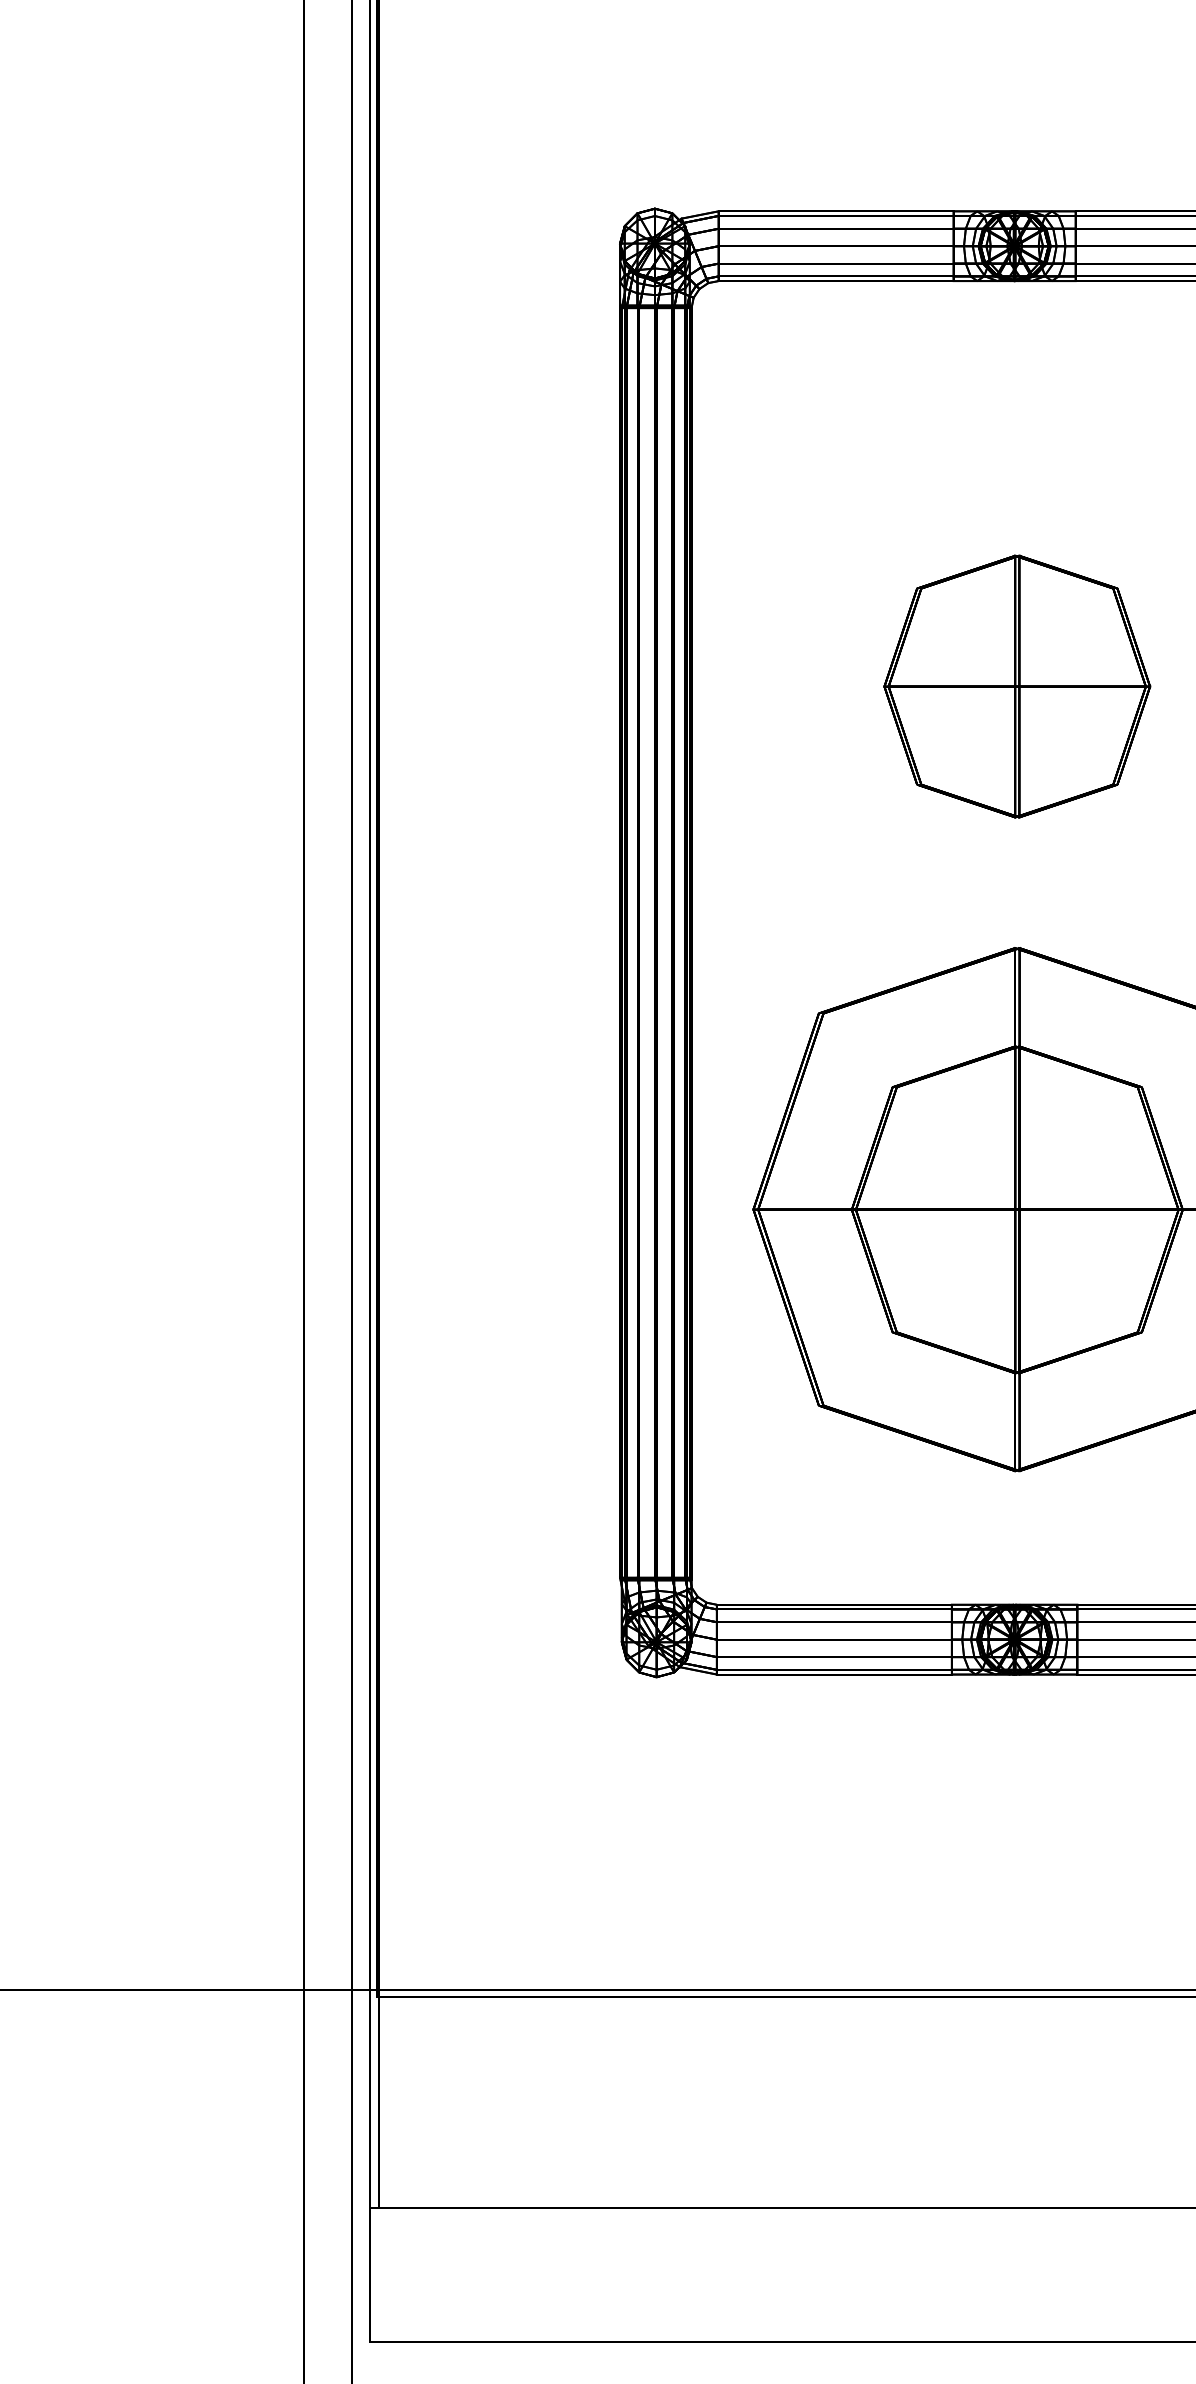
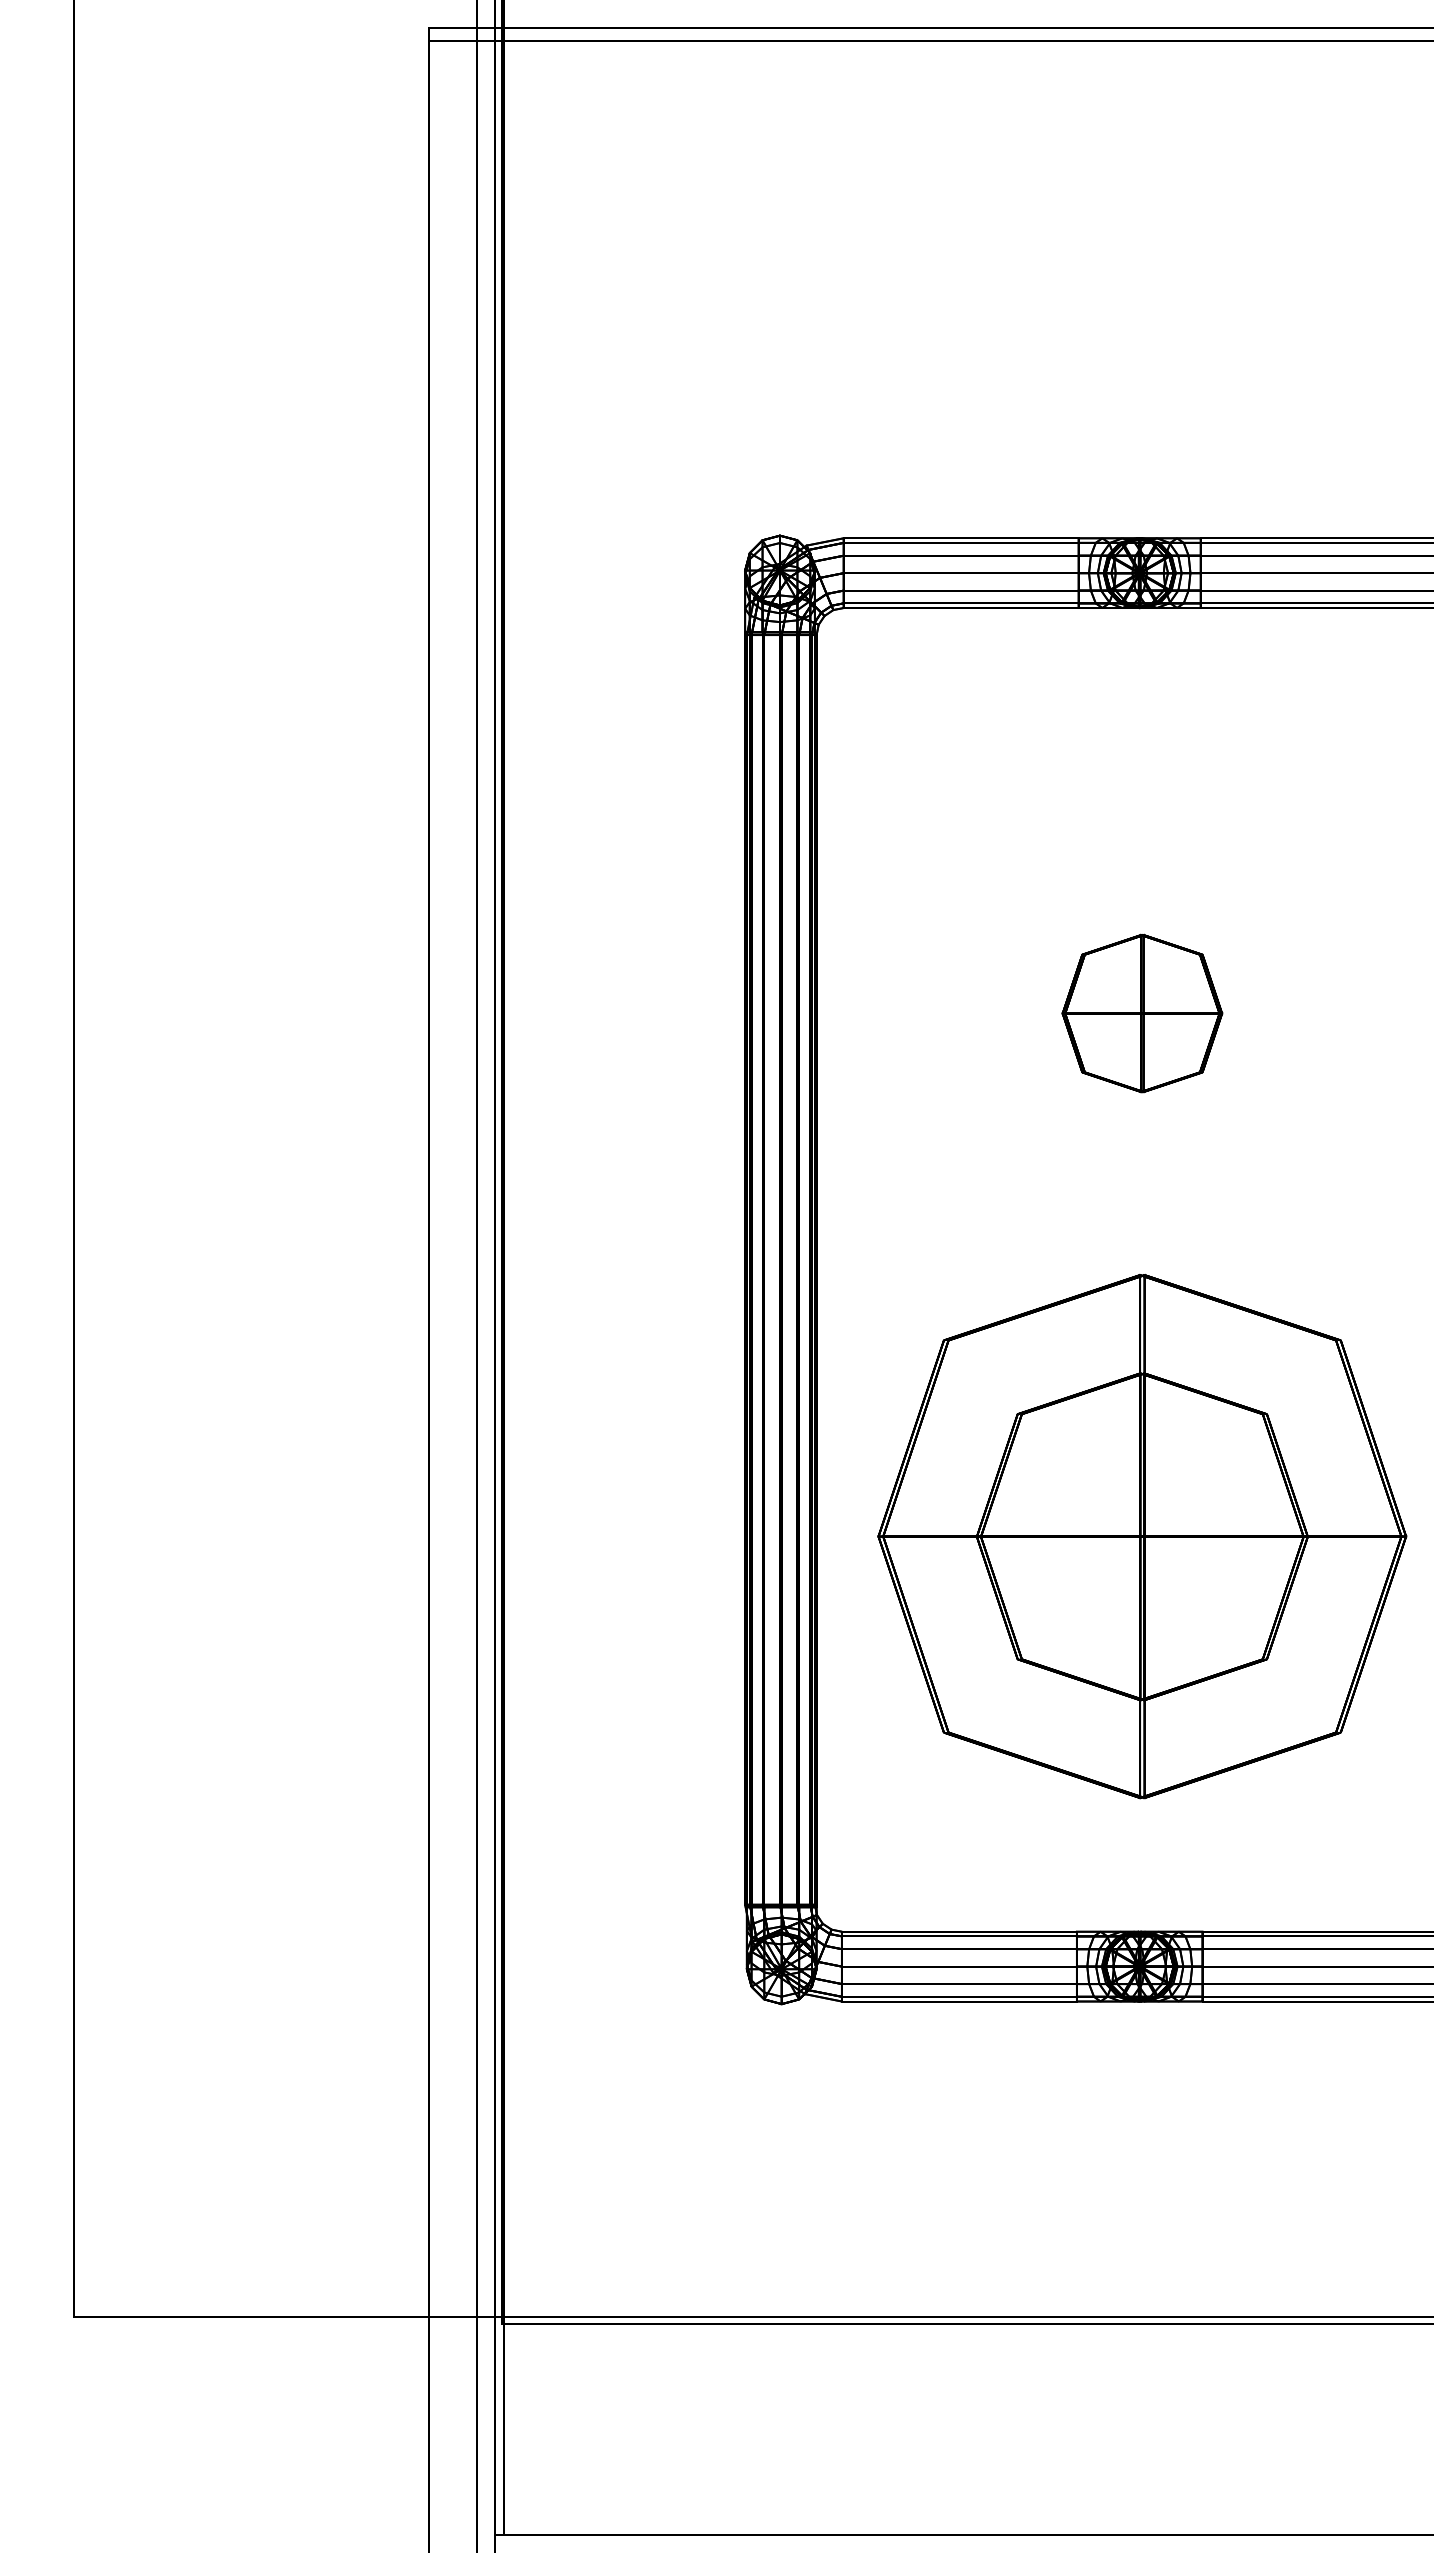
part: (1017, 686) -> (1142, 1013), size x0.6

